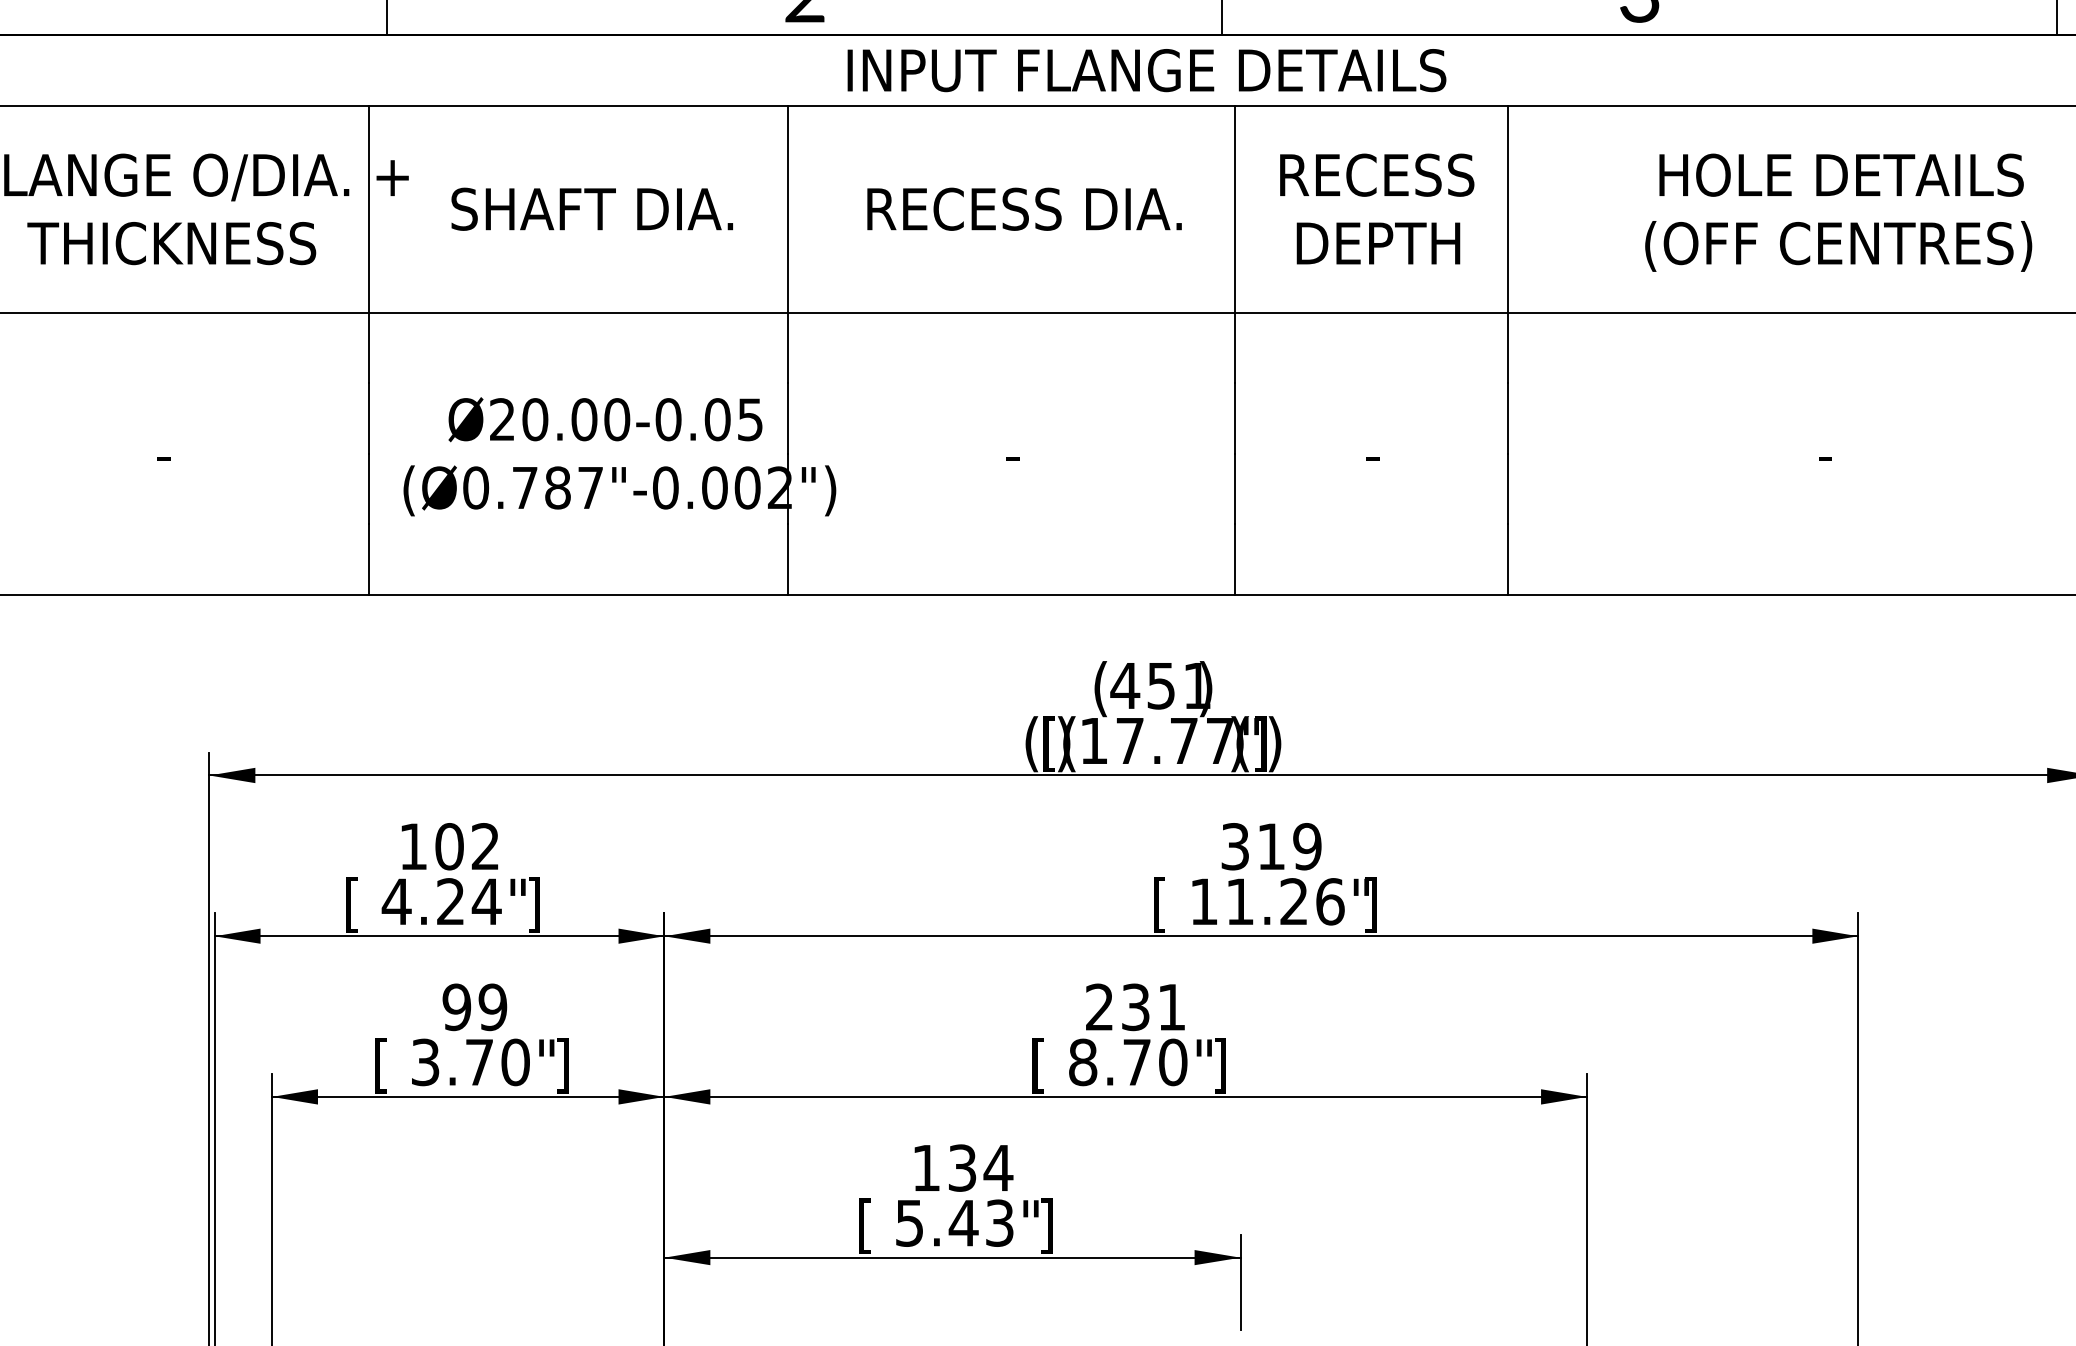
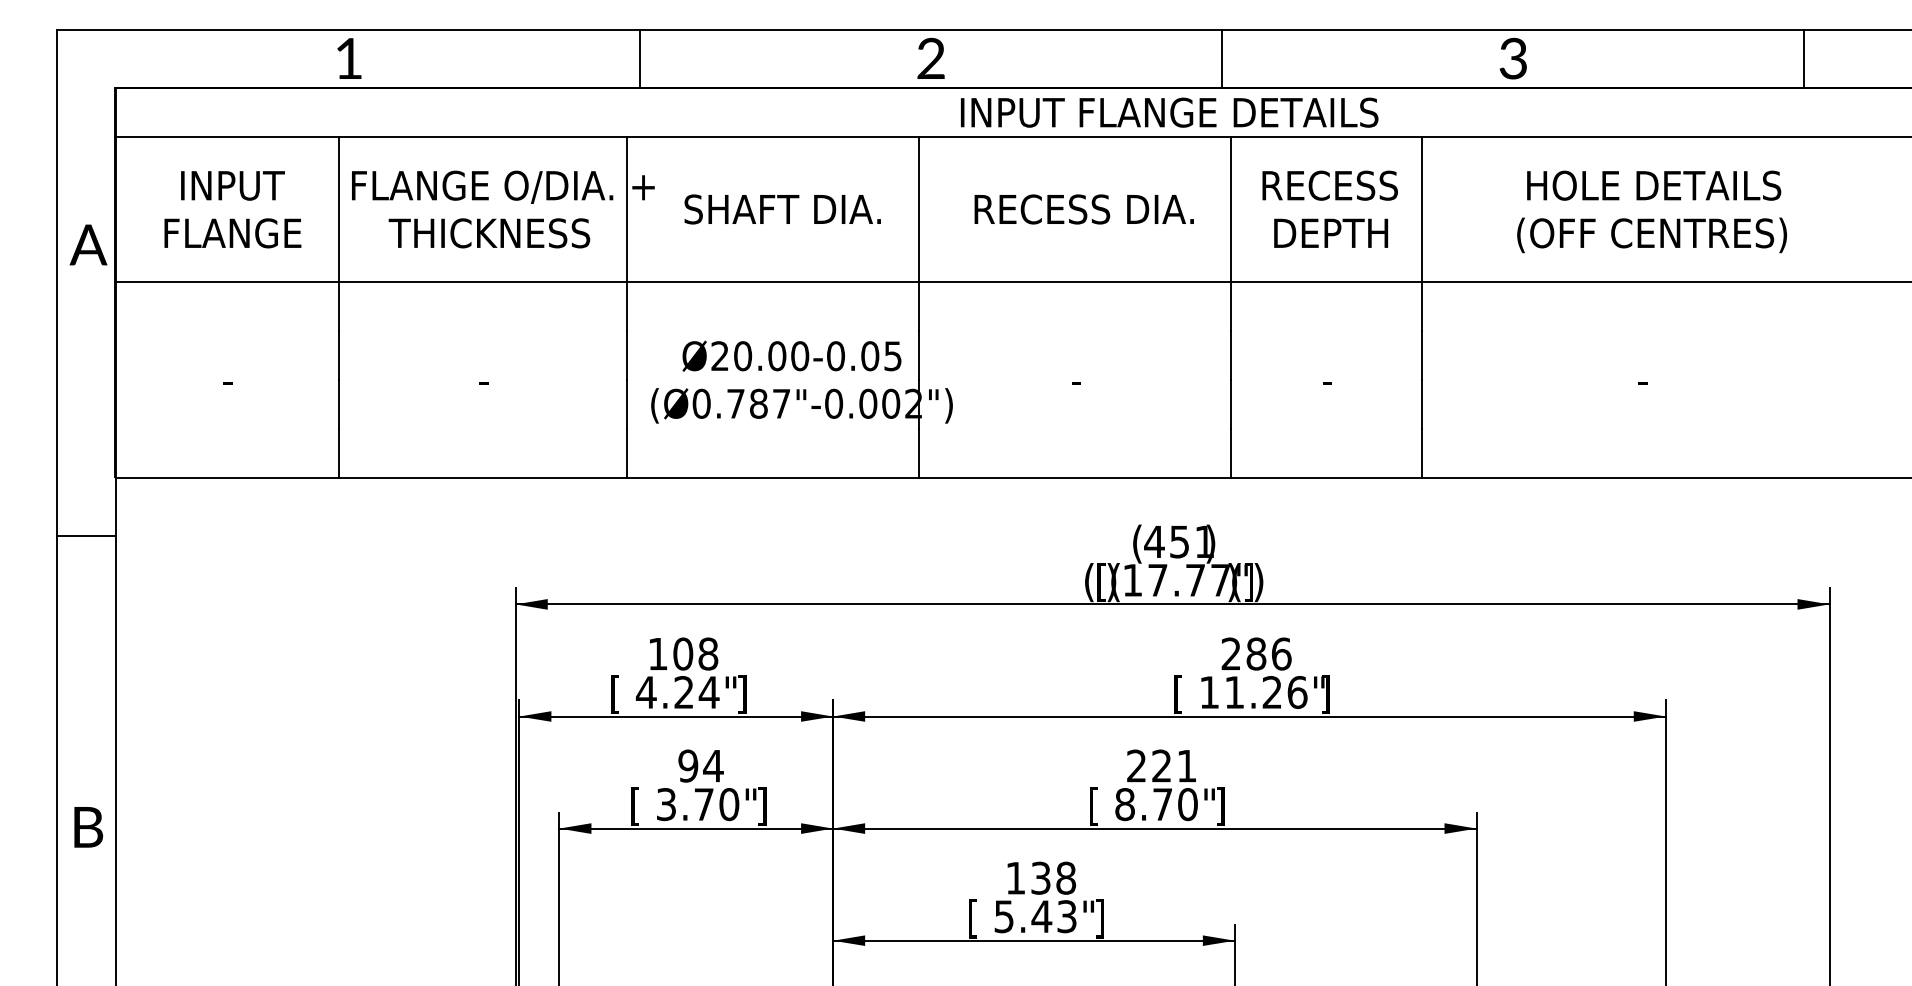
text: (485, 845) -> (708, 653), 102 -> 108
text: (1271, 845) -> (1256, 653), 319 -> 286
text: (492, 1006) -> (713, 765), 99 -> 94
text: (1135, 1006) -> (1161, 765), 231 -> 221
text: (997, 1167) -> (1065, 877), 134 -> 138

